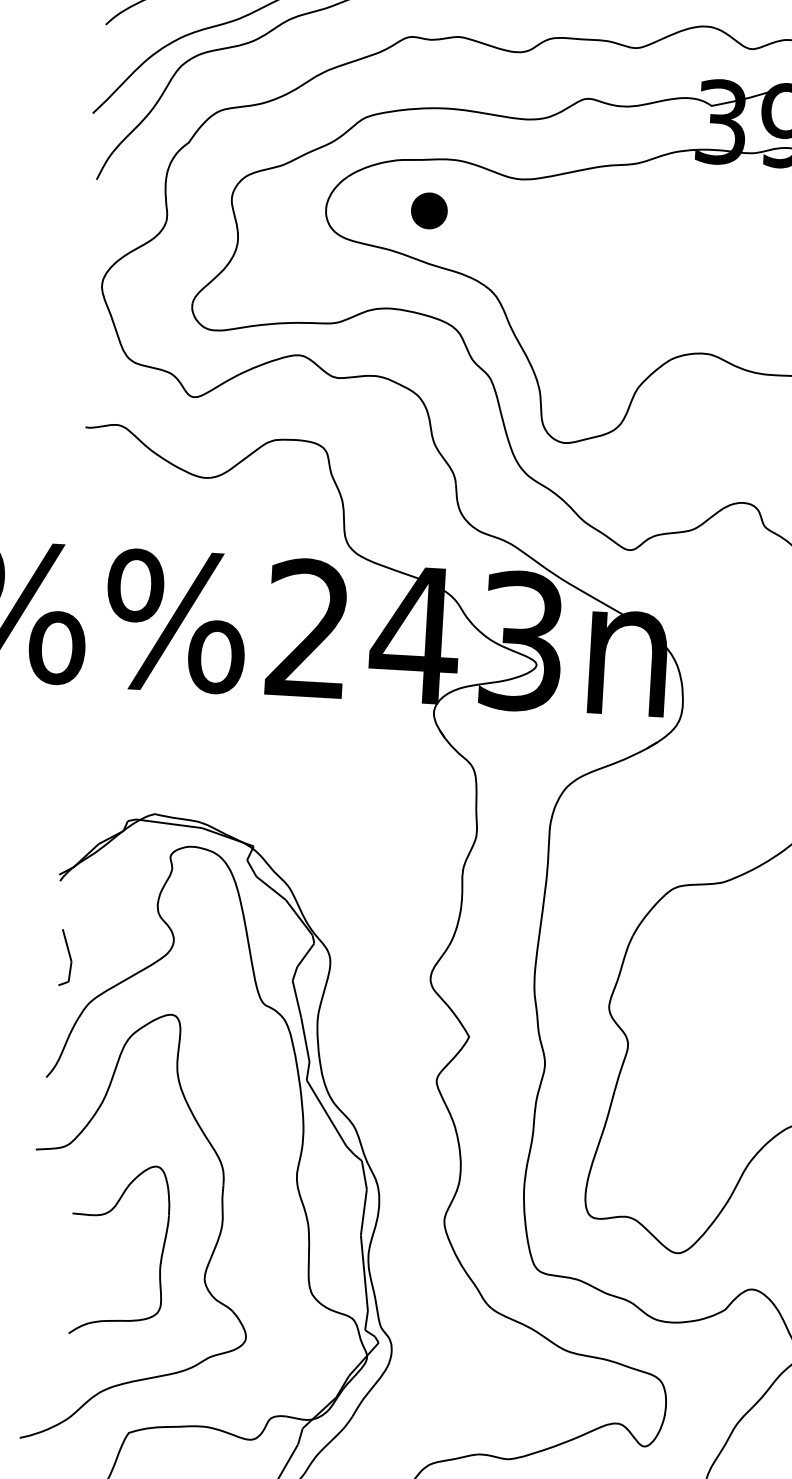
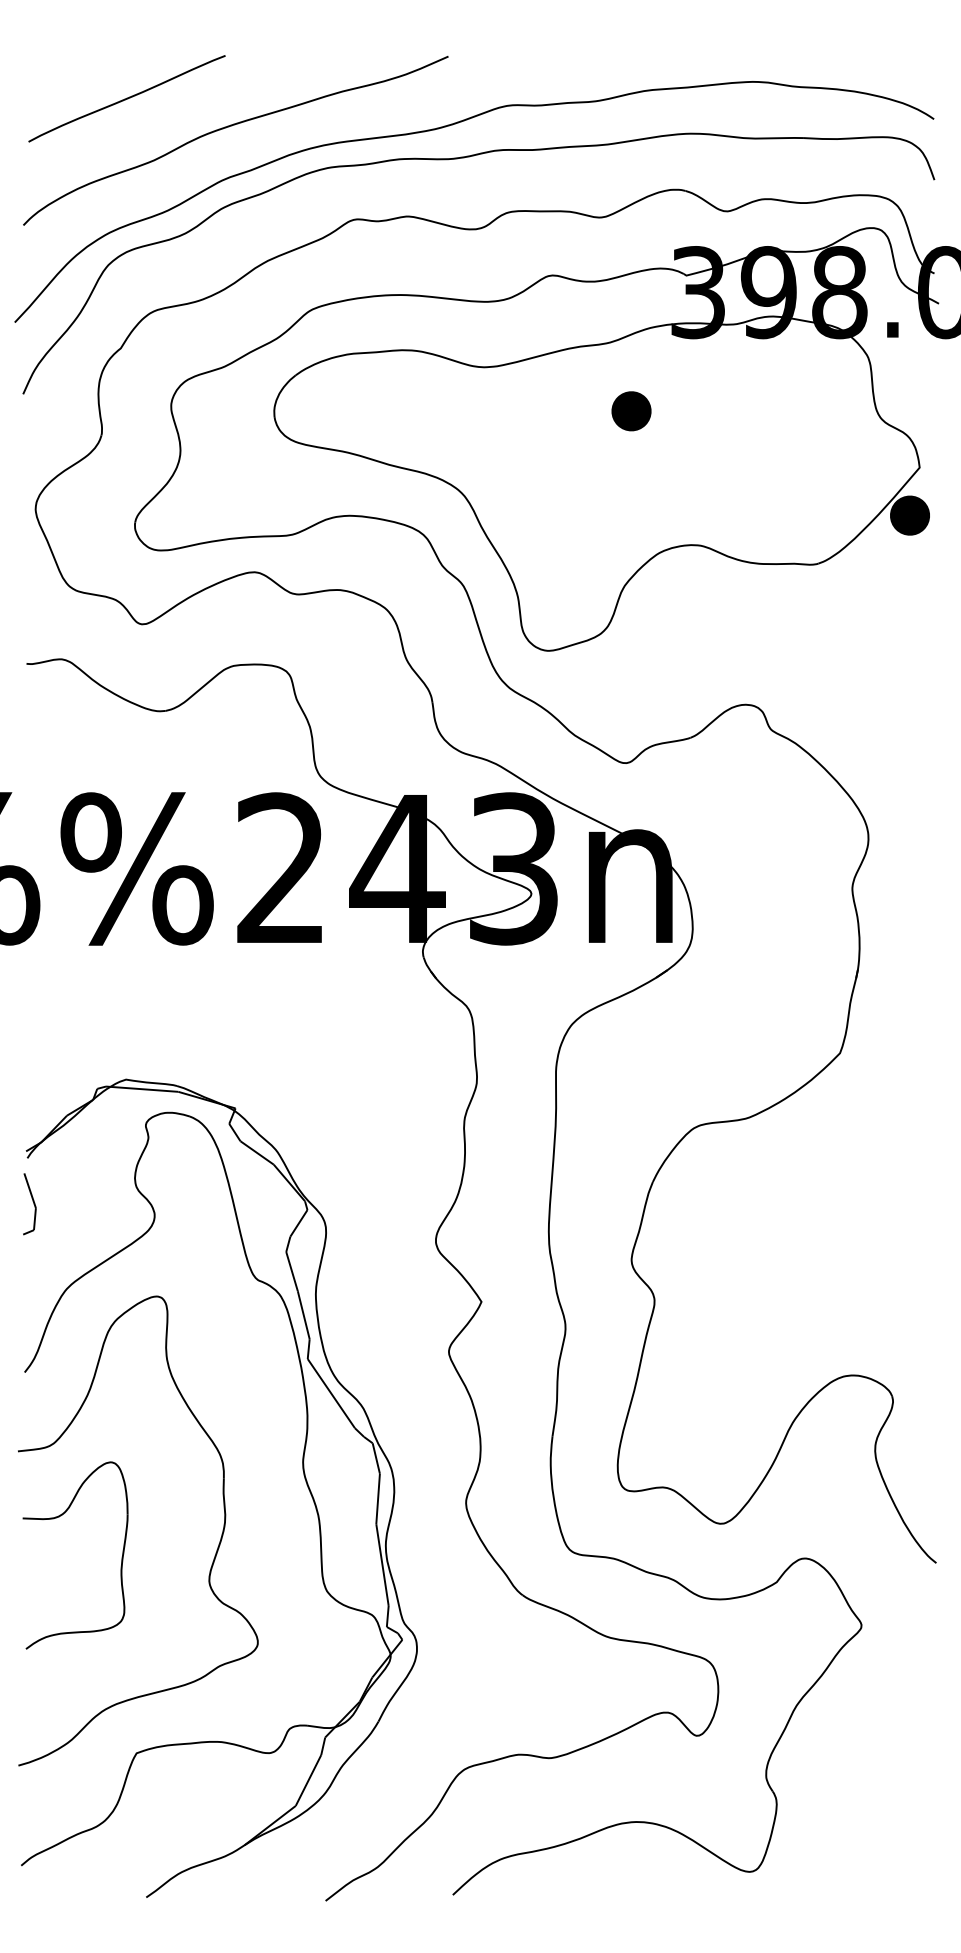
part: (429, 211) -> (631, 411), moved
line: (69, 958) -> (33, 1204), moved
part: (106, 1214) -> (59, 1517), moved

